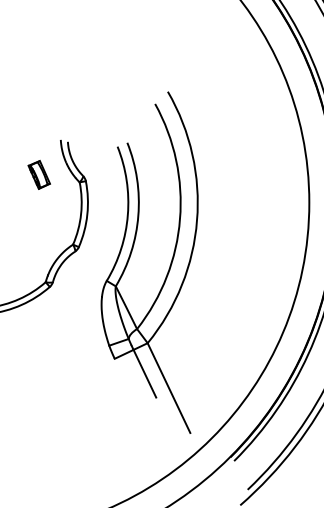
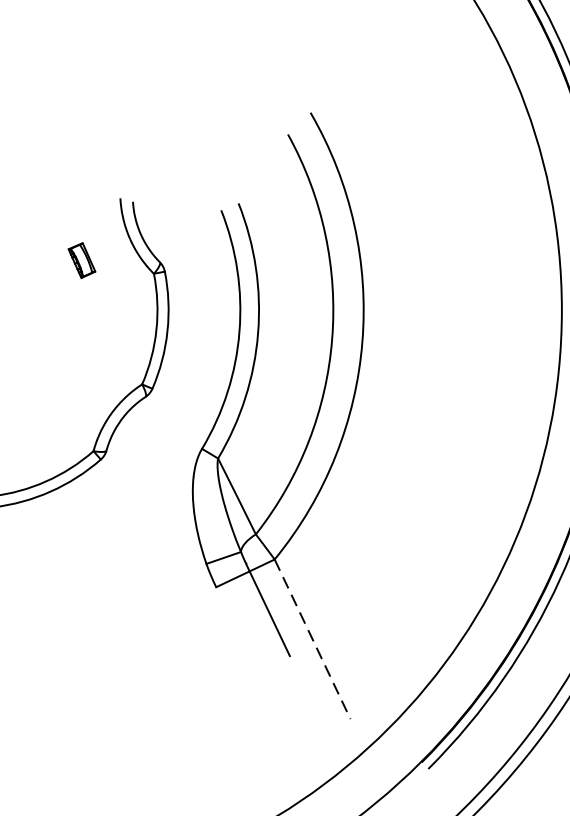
part: (38, 174) -> (80, 259), size x0.7
line: (169, 388) -> (313, 639), solid -> dashed

